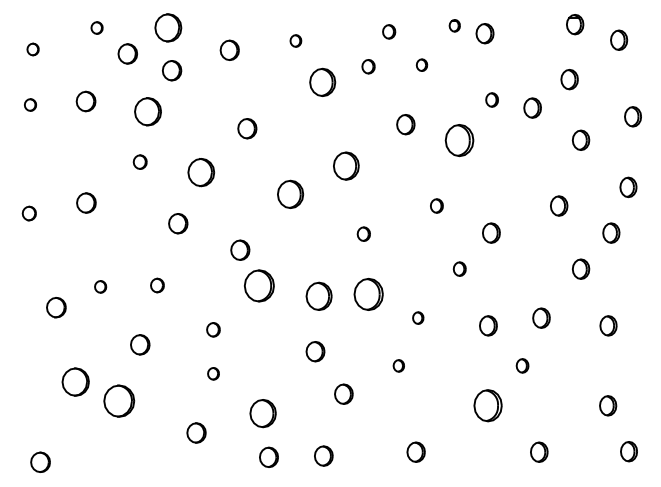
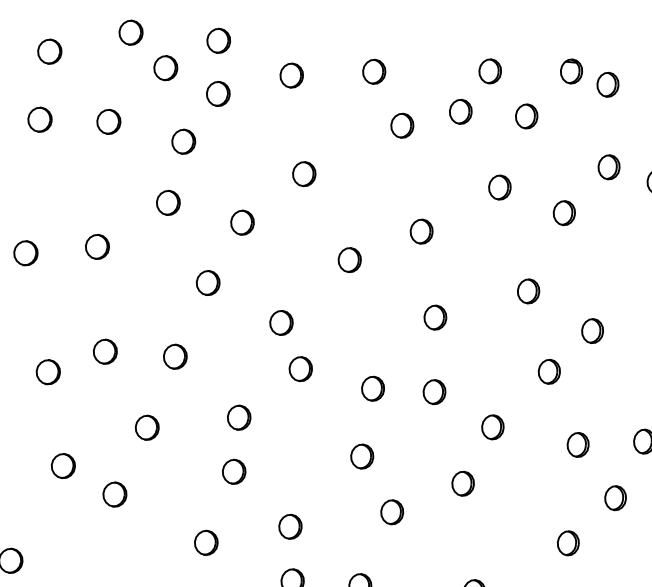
part: (454, 25) -> (571, 71), size x1.67
part: (96, 27) -> (130, 31), size x1.67
part: (168, 27) -> (218, 40), size x0.71
part: (388, 31) -> (489, 70), size x1.43
part: (295, 40) -> (373, 71), size x1.67
part: (32, 49) -> (48, 51), size x1.67
part: (421, 64) -> (526, 115), size x1.67
part: (368, 66) -> (460, 111), size x1.43
part: (322, 81) -> (402, 124), size x0.71
part: (491, 99) -> (608, 166), size x1.43
part: (30, 104) -> (40, 119), size x1.67
part: (147, 111) -> (183, 141), size x0.71
part: (459, 139) -> (564, 212), size x0.62
part: (140, 161) -> (168, 202), size x1.43
part: (345, 165) -> (420, 230), size x0.71
part: (201, 172) -> (242, 222), size x0.71
part: (290, 194) -> (349, 260), size x0.71
part: (436, 205) -> (528, 290), size x1.43
part: (29, 213) -> (26, 253), size x1.43
part: (363, 233) -> (435, 316), size x1.43
part: (459, 268) -> (549, 370), size x1.43
part: (157, 285) -> (175, 356), size x1.43
part: (259, 285) -> (300, 368), size x0.62
part: (100, 286) -> (105, 351), size x1.67
part: (368, 293) -> (434, 391), size x0.62
part: (318, 295) -> (372, 387), size x0.71
part: (417, 317) -> (491, 426), size x1.67
part: (213, 329) -> (239, 417), size x1.43
part: (398, 365) -> (462, 483), size x1.67
part: (522, 365) -> (615, 497), size x1.43
part: (213, 373) -> (234, 471), size x1.67
part: (75, 381) -> (63, 465), size x0.71
part: (119, 400) -> (115, 493), size x0.62
part: (487, 405) -> (567, 542), size x0.62
part: (262, 413) -> (289, 526), size x0.71

